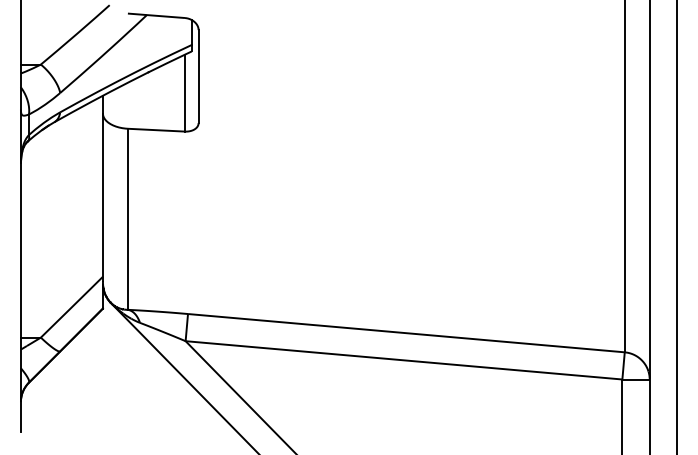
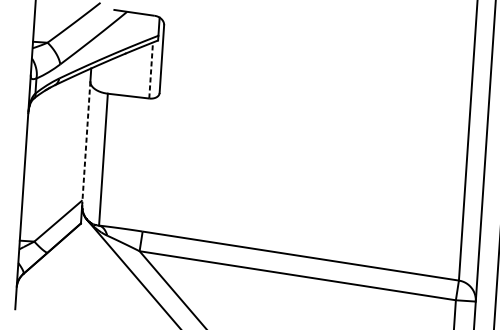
line: (184, 92) -> (150, 70), solid -> dashed
line: (102, 197) -> (86, 142), solid -> dashed

